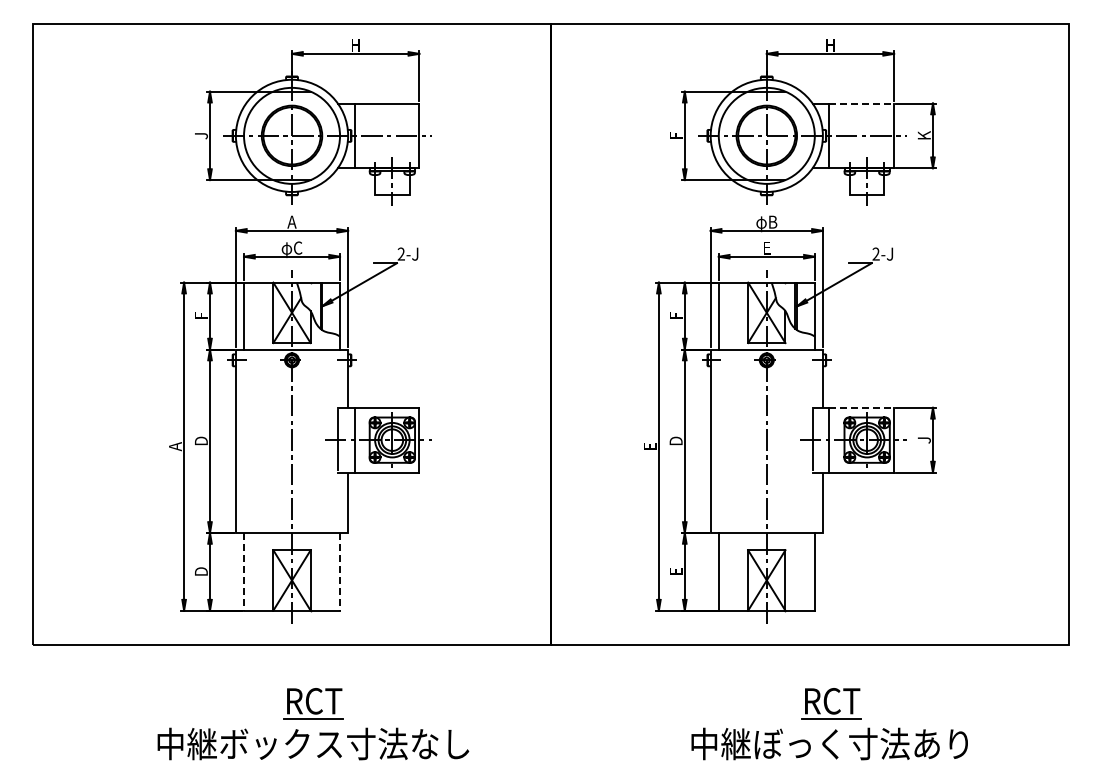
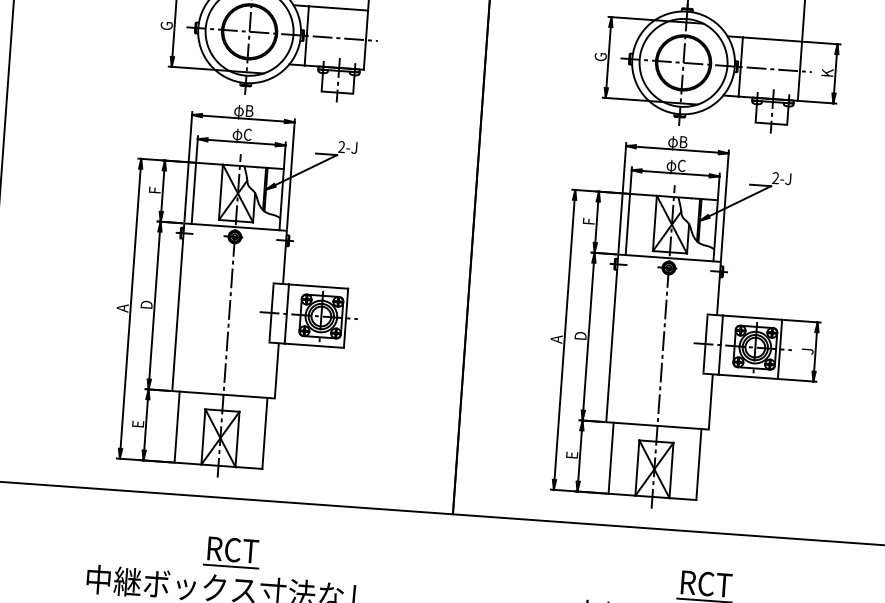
line: (862, 103) -> (773, 39), dashed -> solid
text: (200, 135) -> (165, 25), J -> G
text: (675, 135) -> (600, 56), F -> G
text: (291, 223) -> (243, 111), A -> φB
text: (766, 249) -> (675, 166), E -> φC
line: (862, 407) -> (753, 317), dashed -> solid
text: (649, 446) -> (555, 339), E -> A
text: (201, 571) -> (138, 424), D -> E
line: (244, 571) -> (177, 426), dashed -> solid
line: (340, 571) -> (265, 433), dashed -> solid

